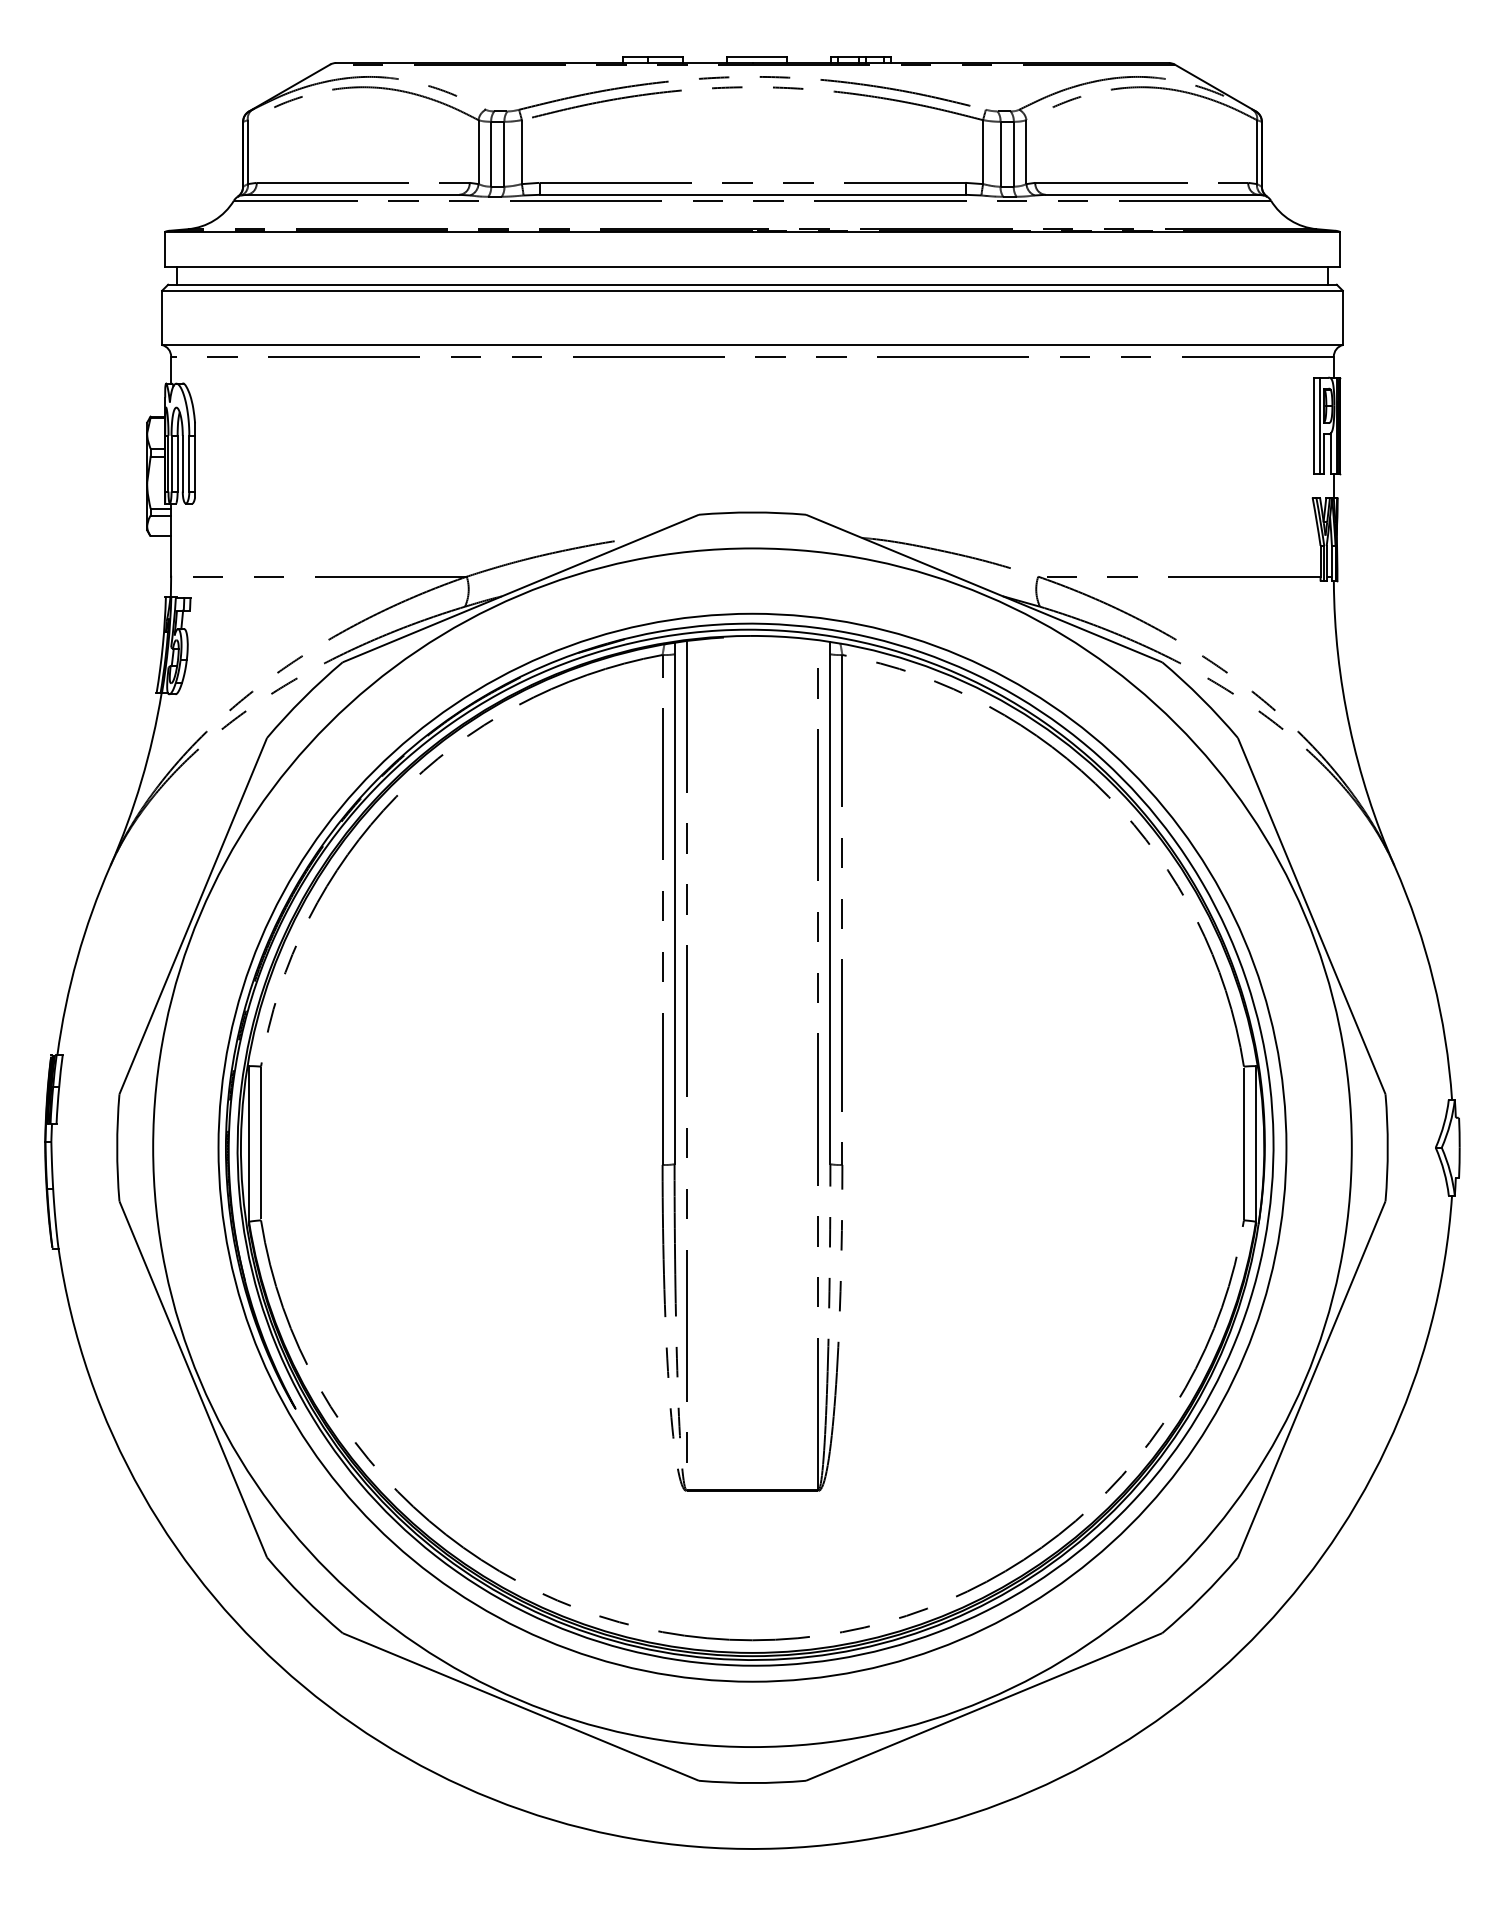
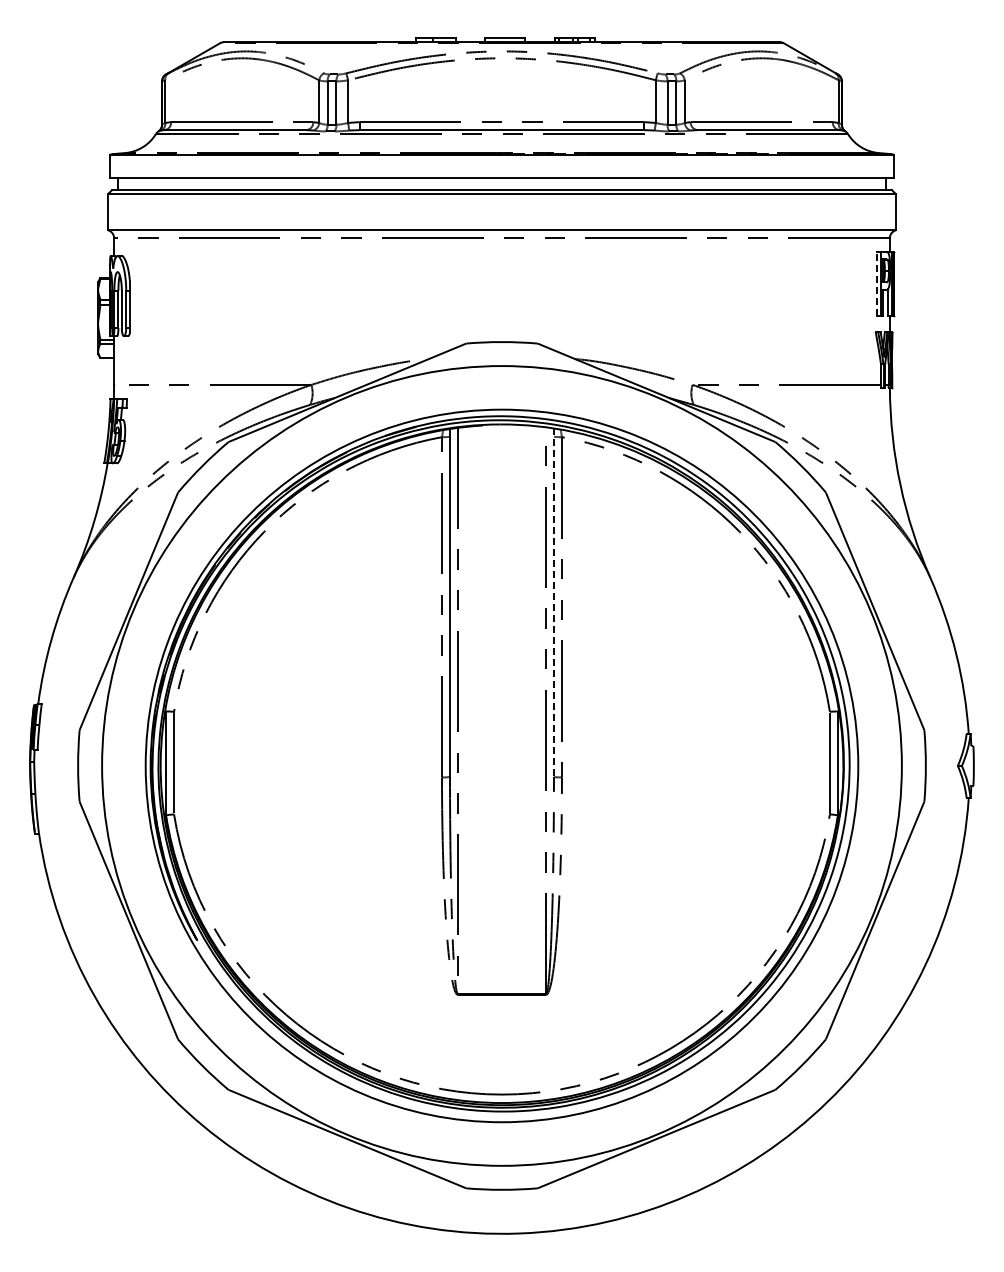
line: (1313, 426) -> (876, 284), solid -> dashed
line: (829, 904) -> (553, 603), solid -> dashed

